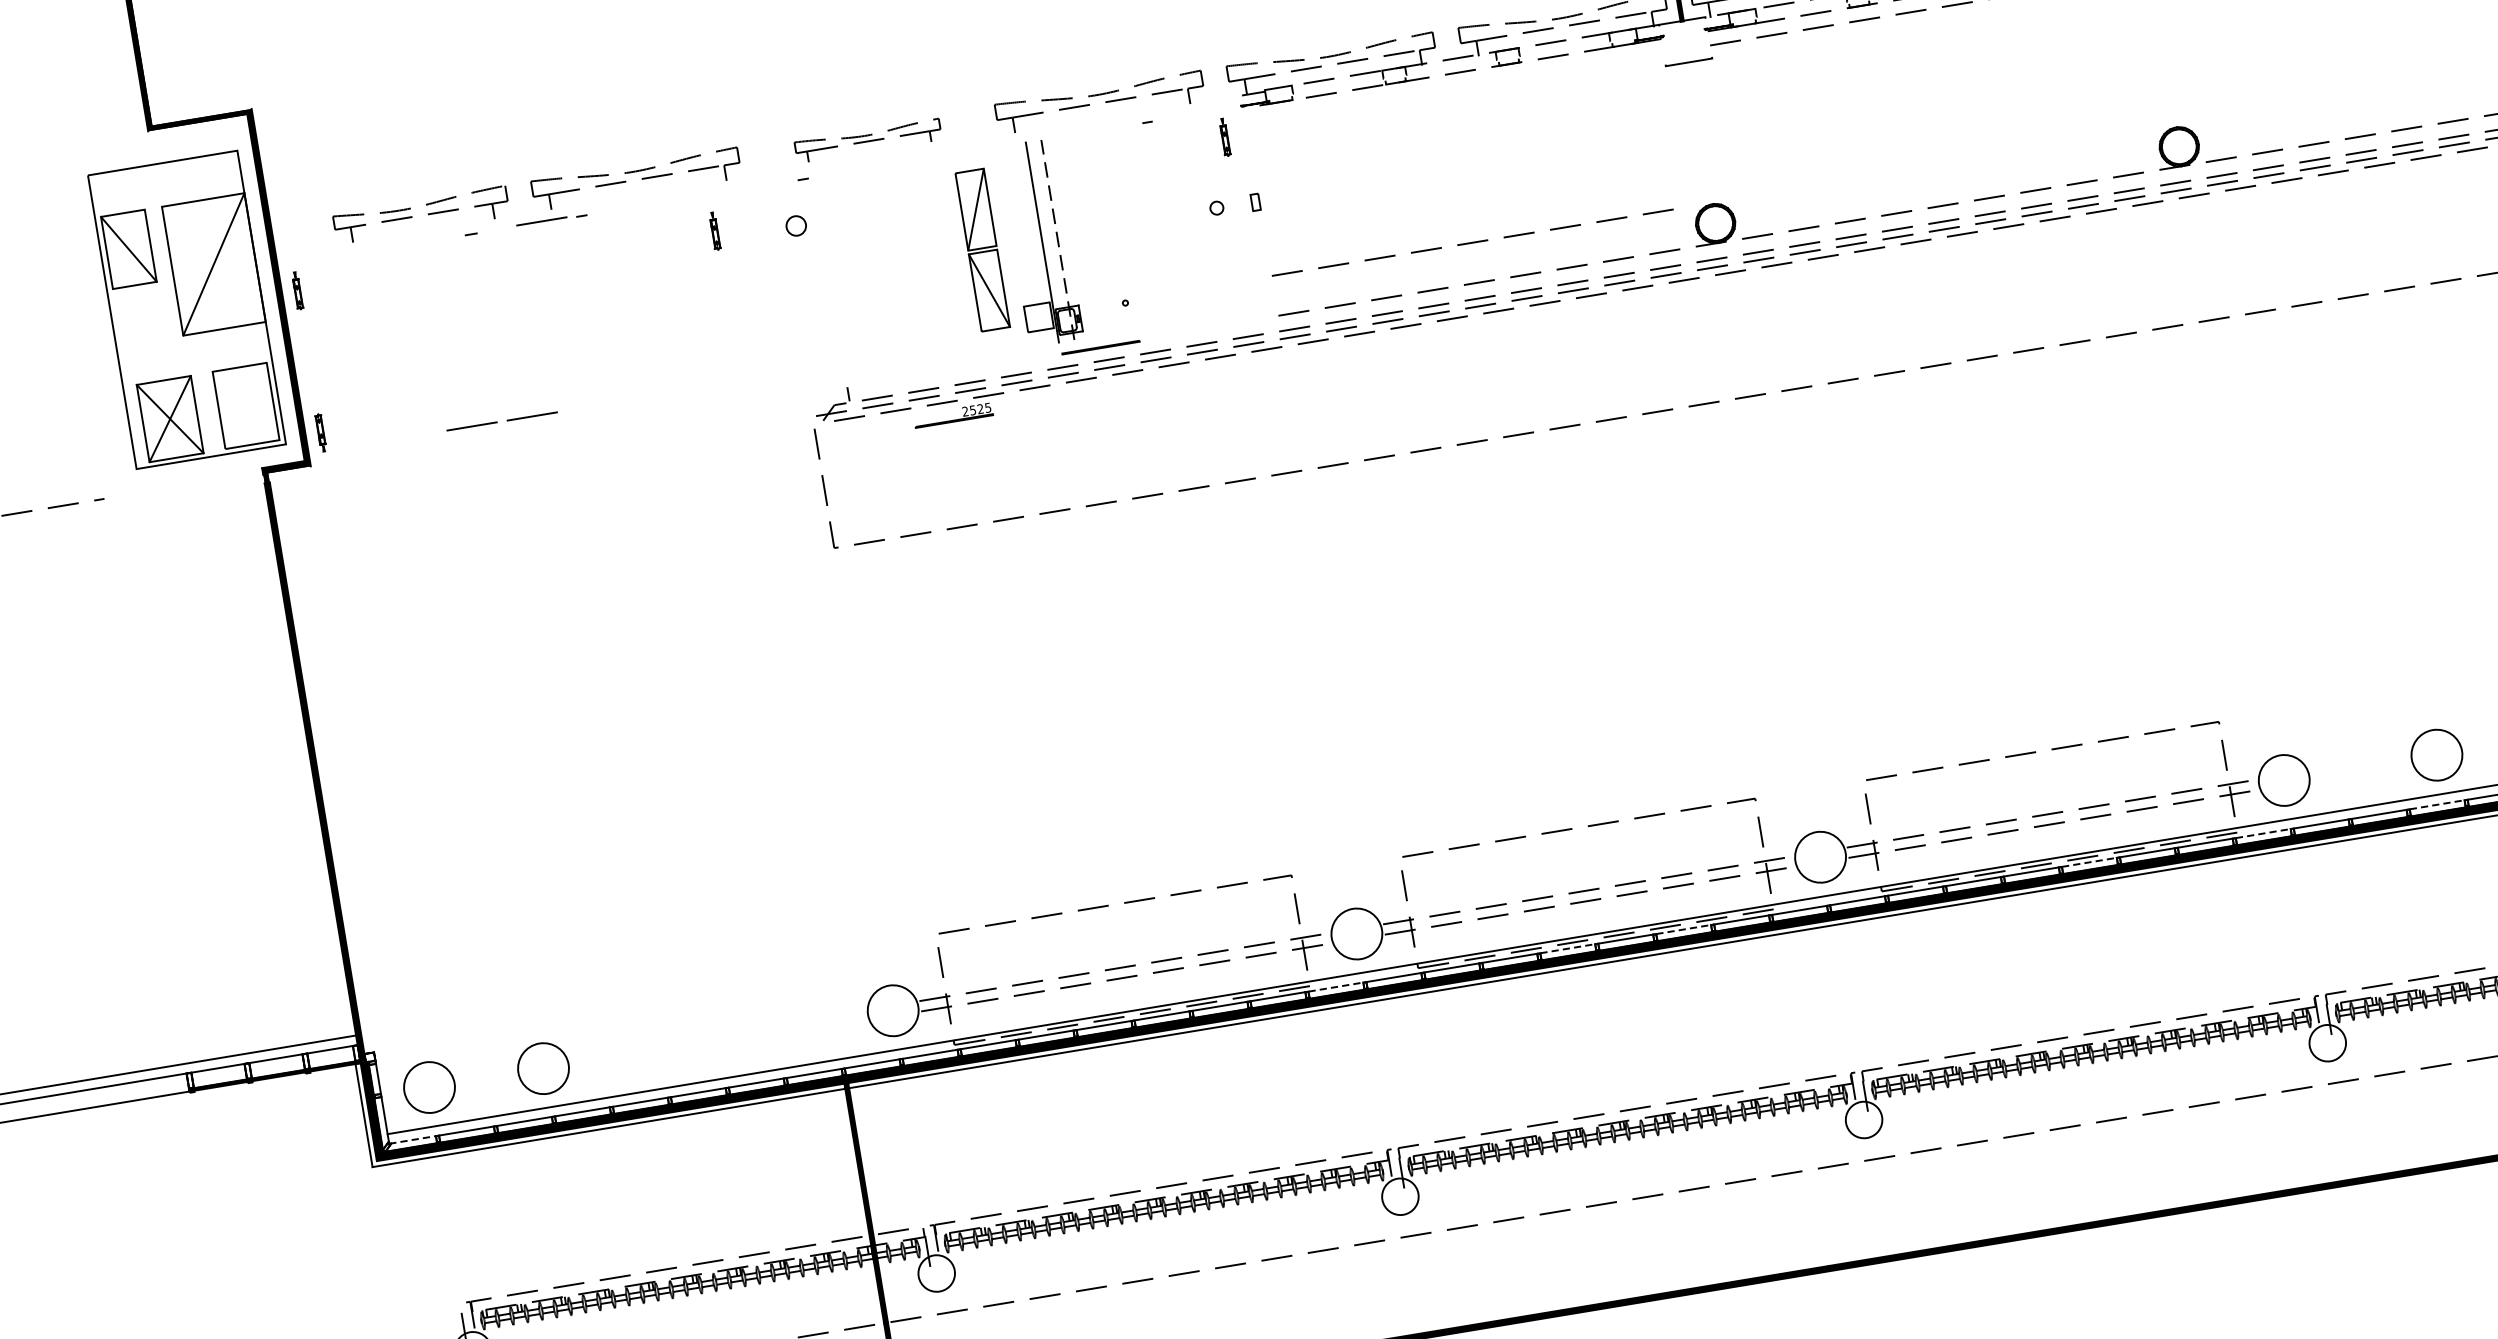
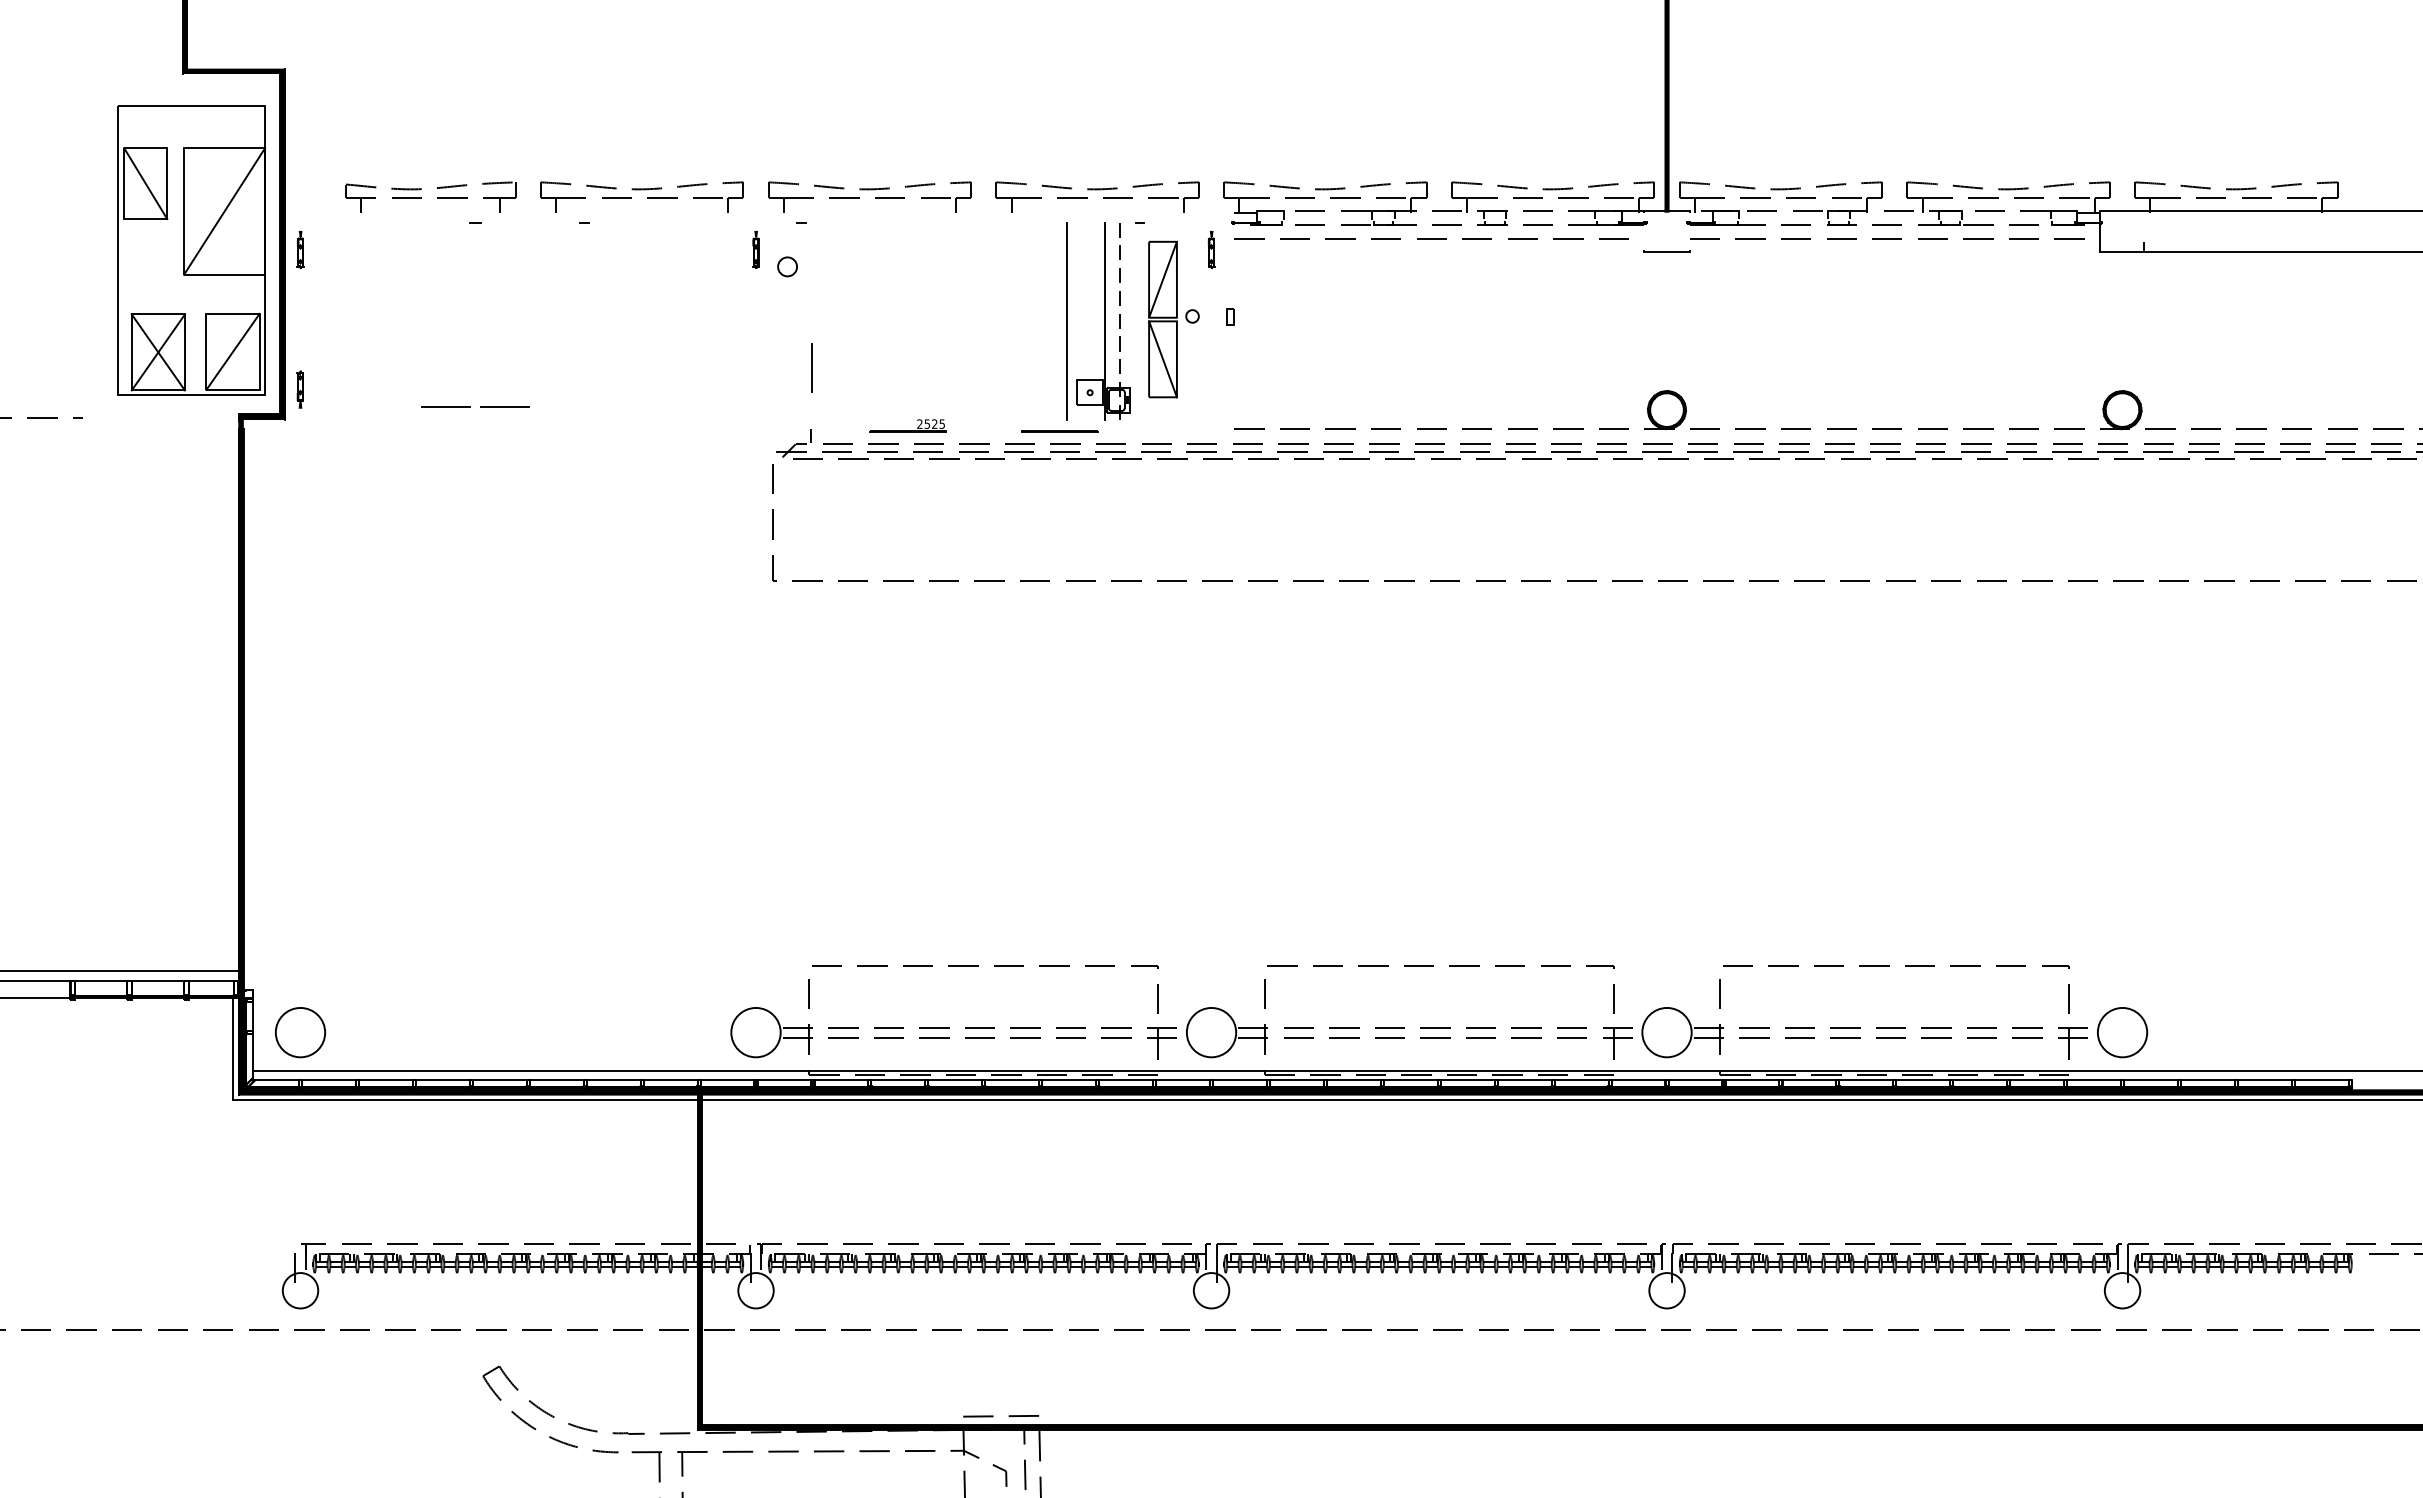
part: (867, 140) -> (869, 196), size x1.43
line: (541, 220) -> (544, 221), removed
part: (714, 230) -> (755, 249), moved
line: (1090, 234) -> (1067, 321), added
part: (1040, 242) -> (1103, 321), moved
line: (1472, 242) -> (1431, 238), moved
part: (982, 250) -> (1162, 319), moved
line: (838, 324) -> (812, 367), added
line: (245, 405) -> (232, 351), added
part: (953, 415) -> (907, 425), moved
circle: (2436, 755) -> (2272, 1032), removed
line: (2436, 805) -> (2264, 1080), dashed -> solid
line: (2263, 833) -> (2094, 1080), dashed -> solid
line: (2089, 862) -> (1923, 1080), dashed -> solid
line: (1683, 929) -> (1524, 1080), dashed -> solid
line: (1567, 949) -> (1410, 1080), dashed -> solid
line: (1336, 987) -> (1183, 1080), dashed -> solid
circle: (543, 1068) -> (412, 1032), removed
line: (413, 1140) -> (276, 1080), dashed -> solid

